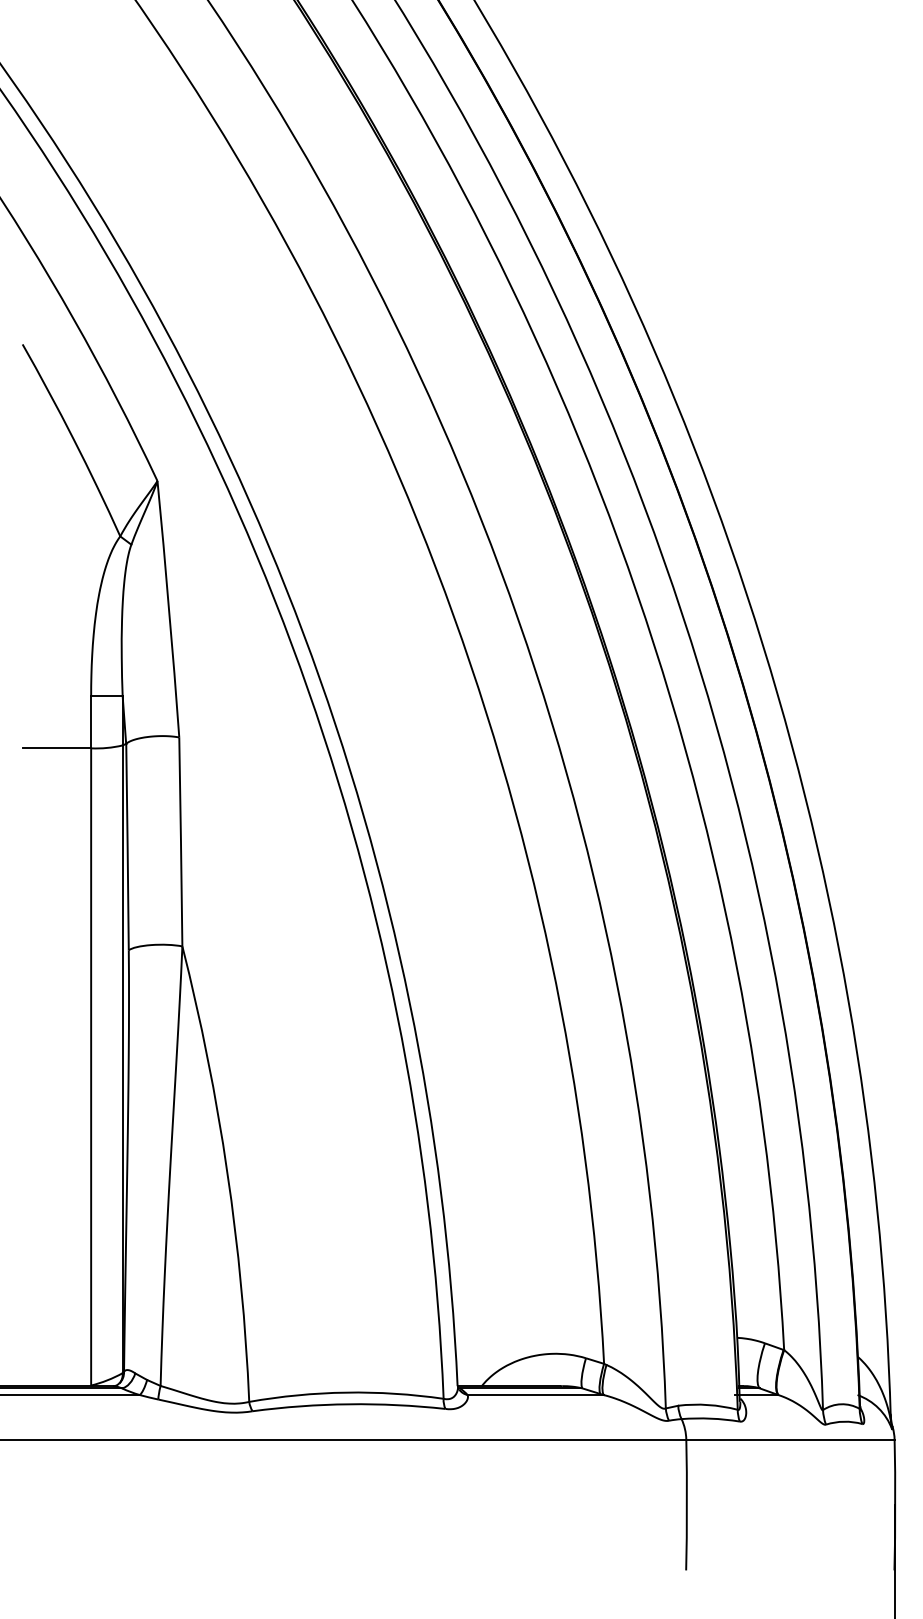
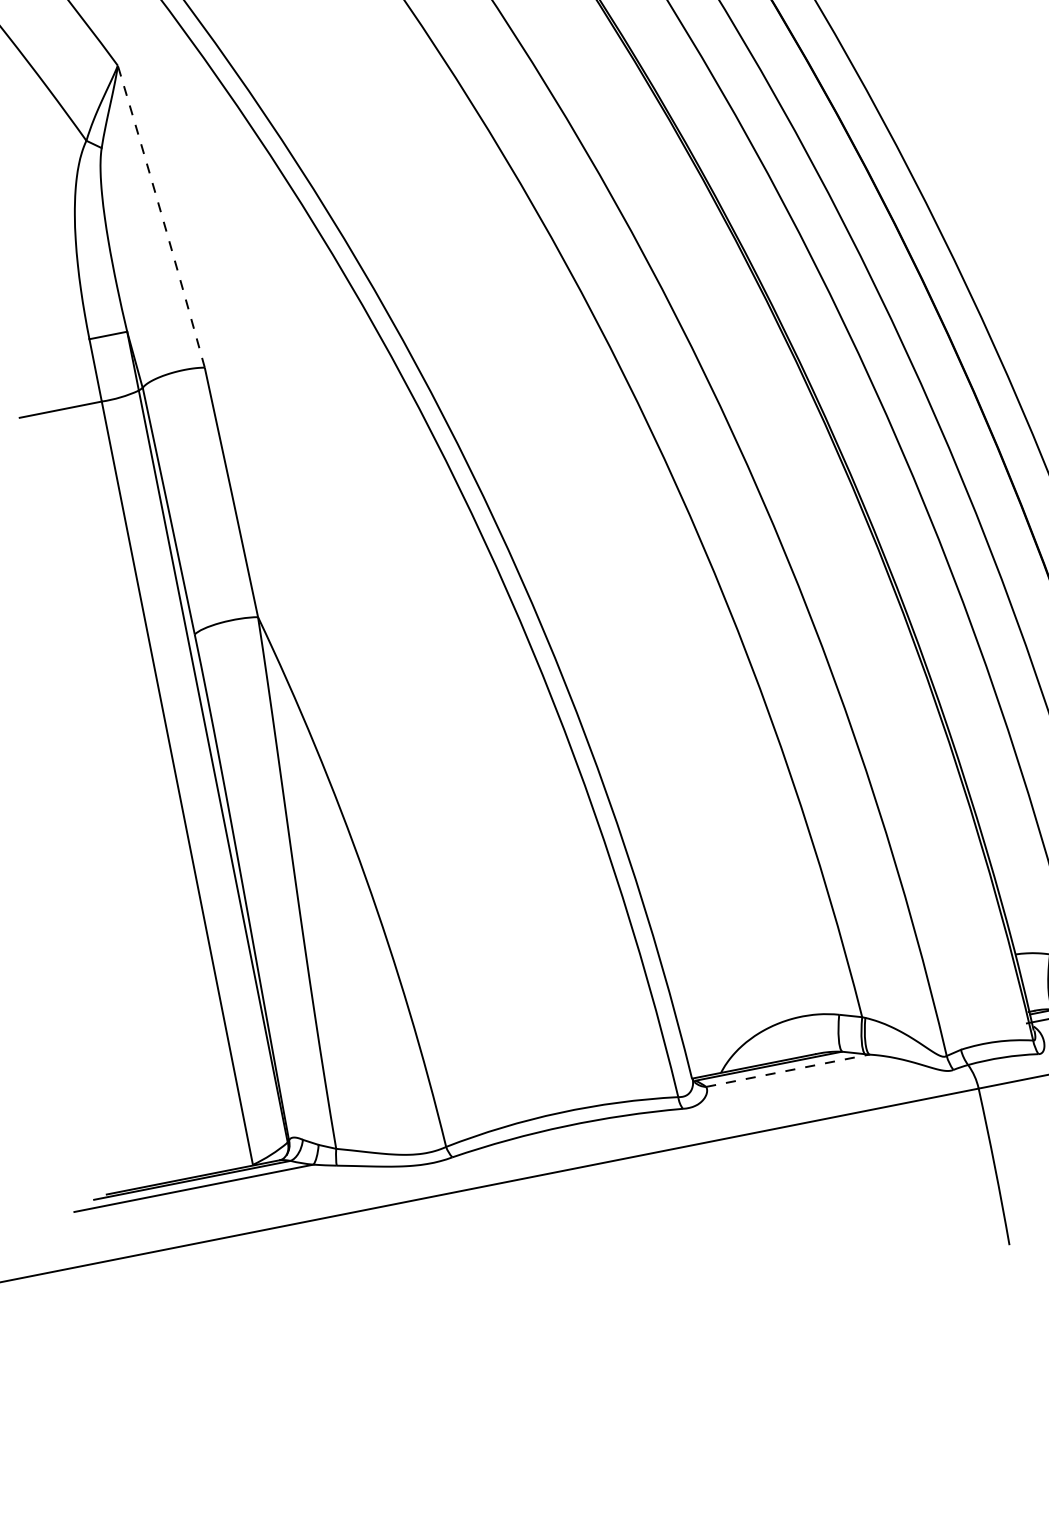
arc: (169, 609) -> (162, 216), solid -> dashed
line: (536, 1395) -> (788, 1071), solid -> dashed

